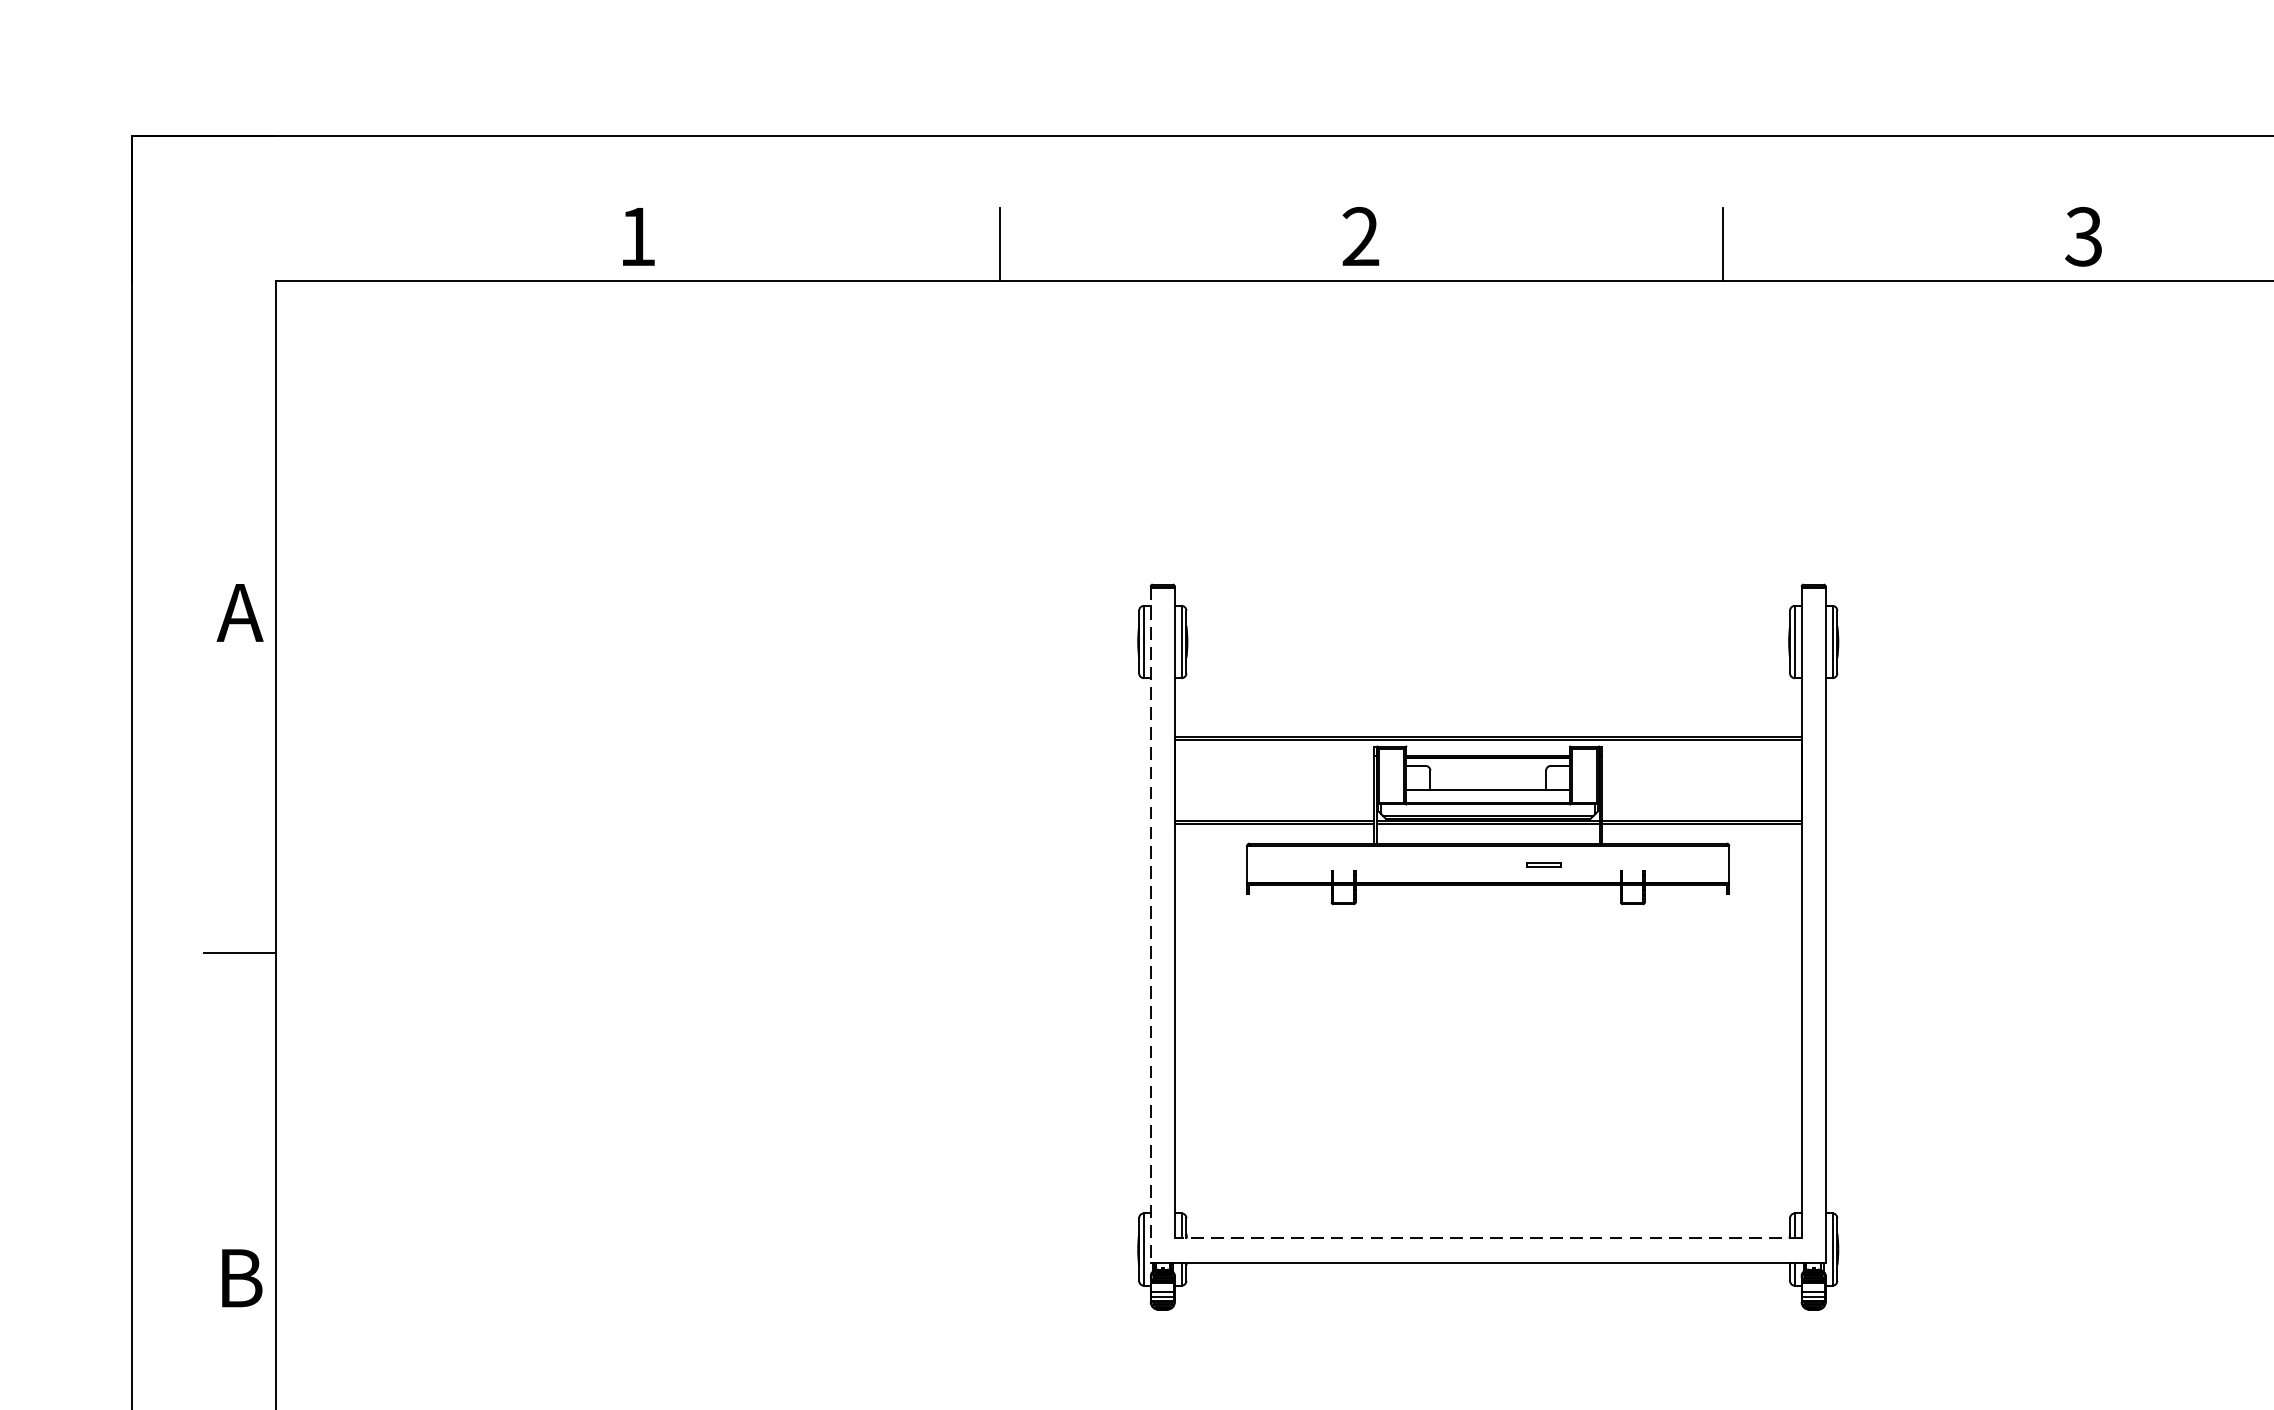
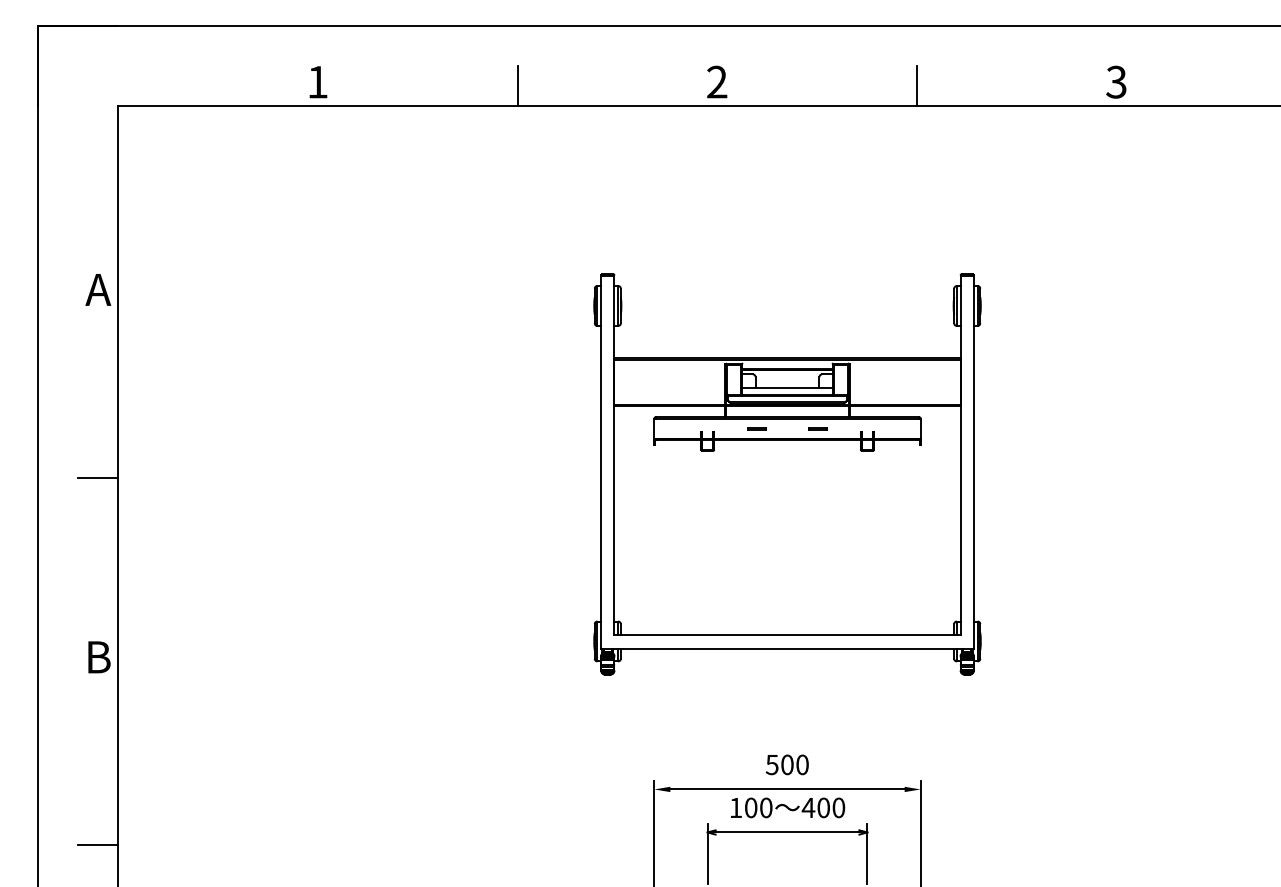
line: (1432, 863) -> (756, 428), added
line: (1151, 925) -> (601, 462), dashed -> solid
line: (1488, 1238) -> (787, 635), dashed -> solid

